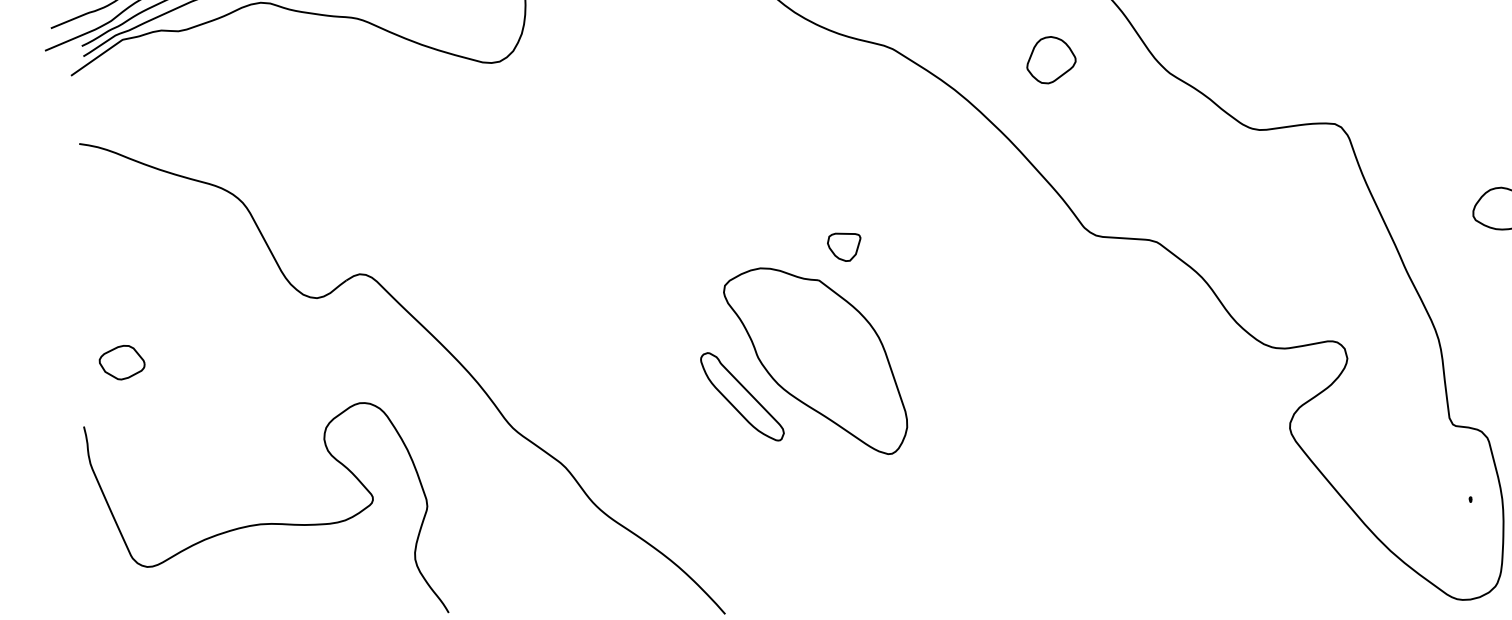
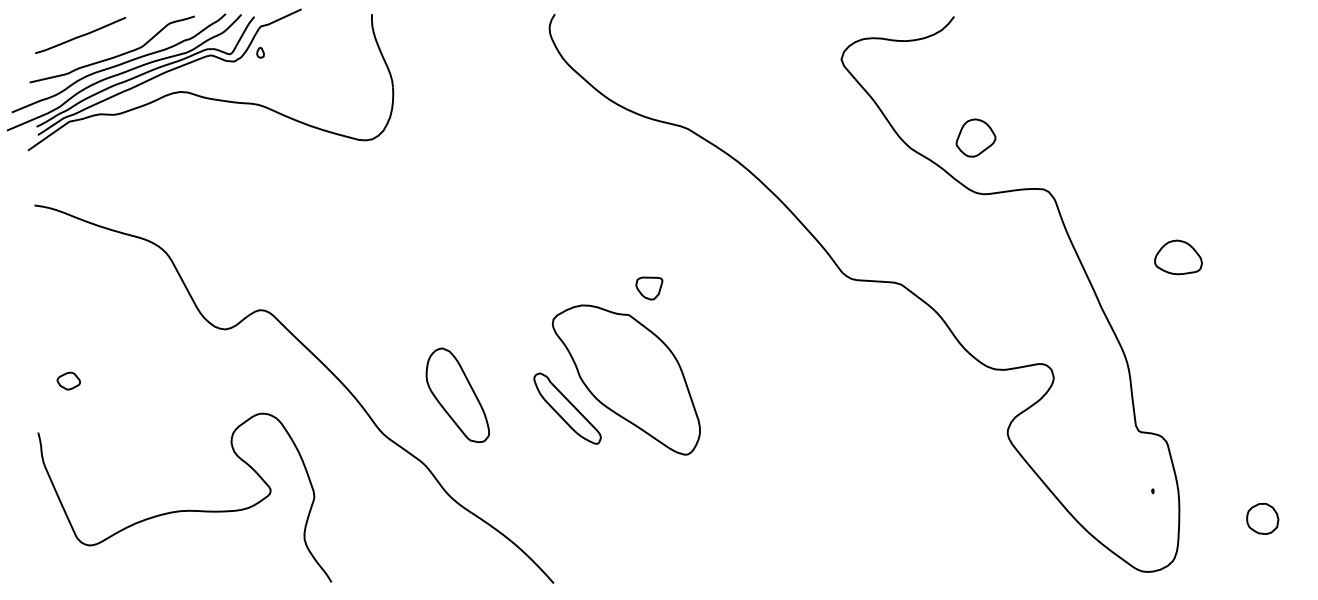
part: (1050, 59) -> (975, 137), moved
part: (121, 361) -> (68, 380), size x0.62
part: (605, 380) -> (457, 395), added

